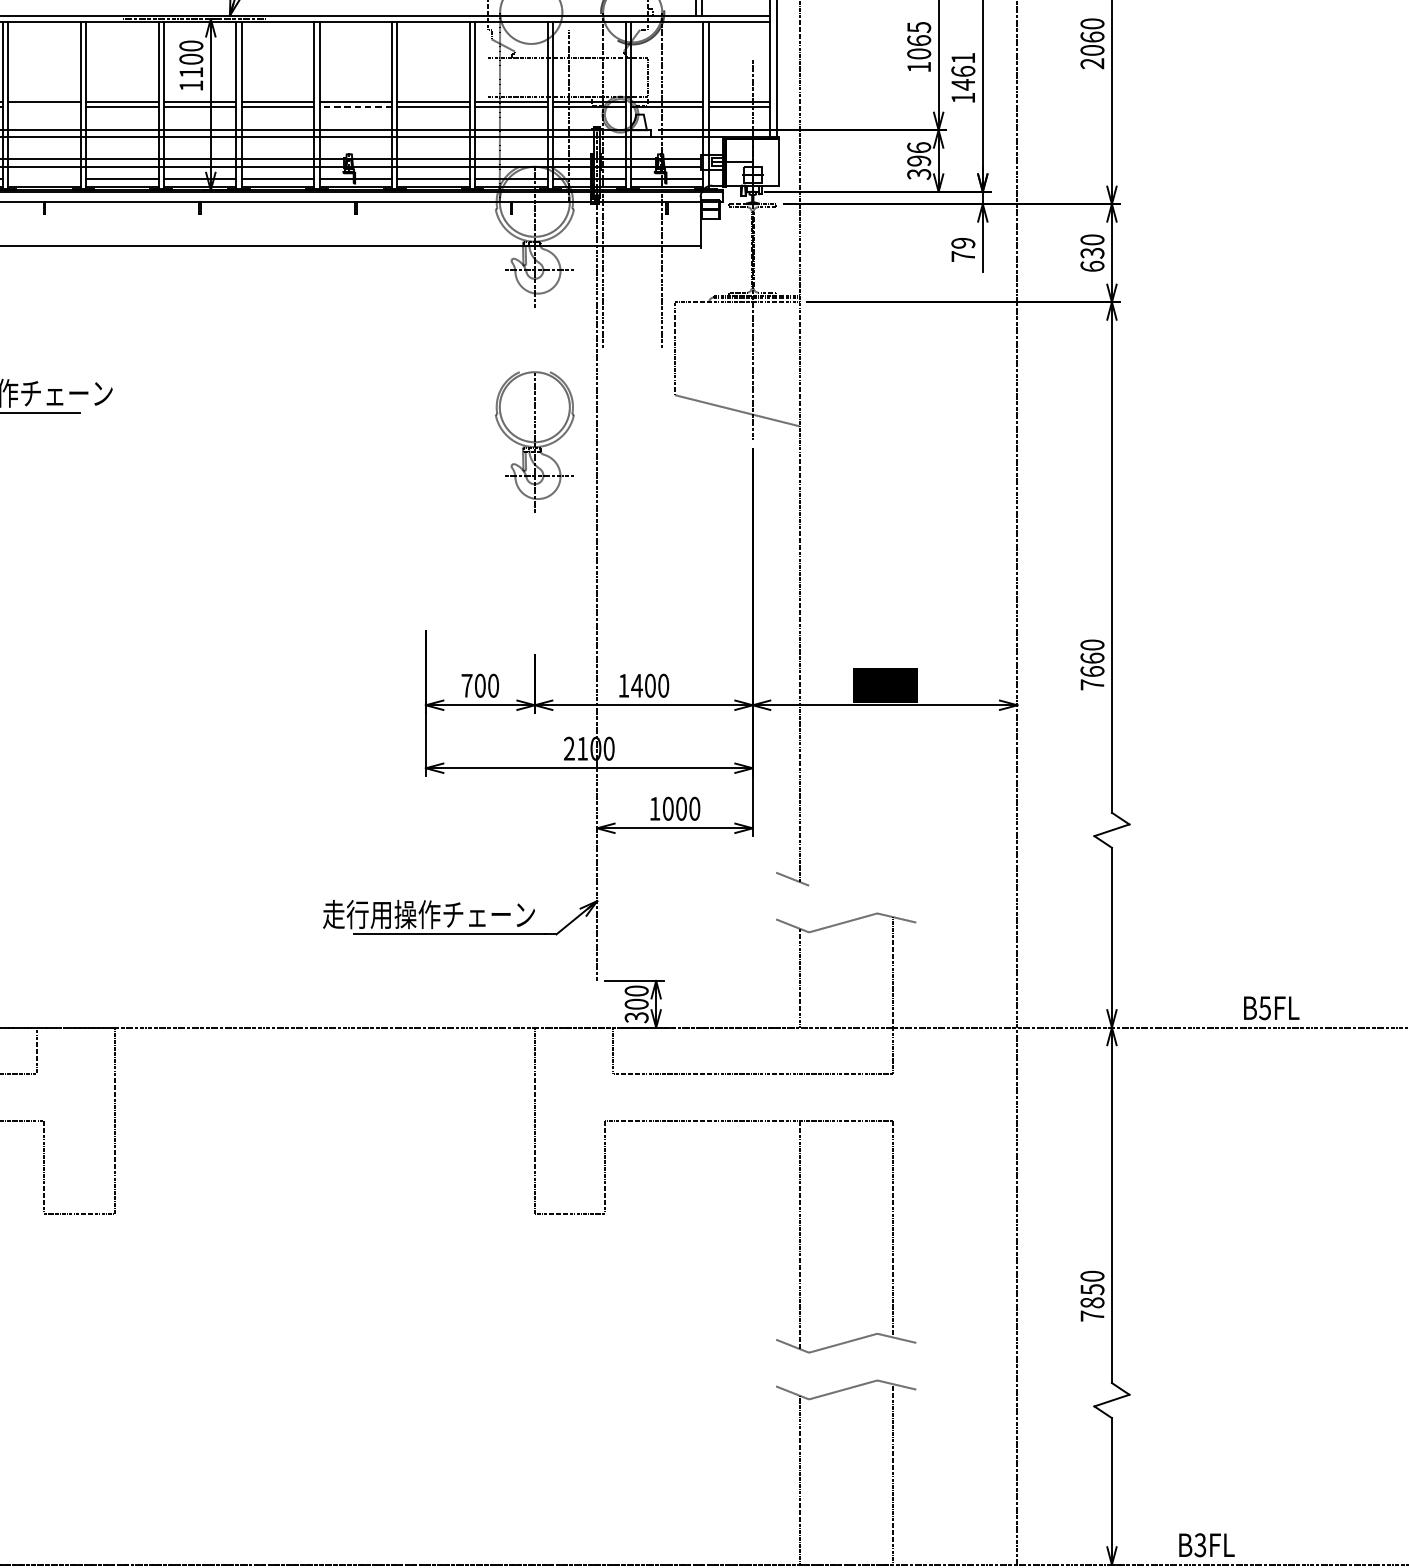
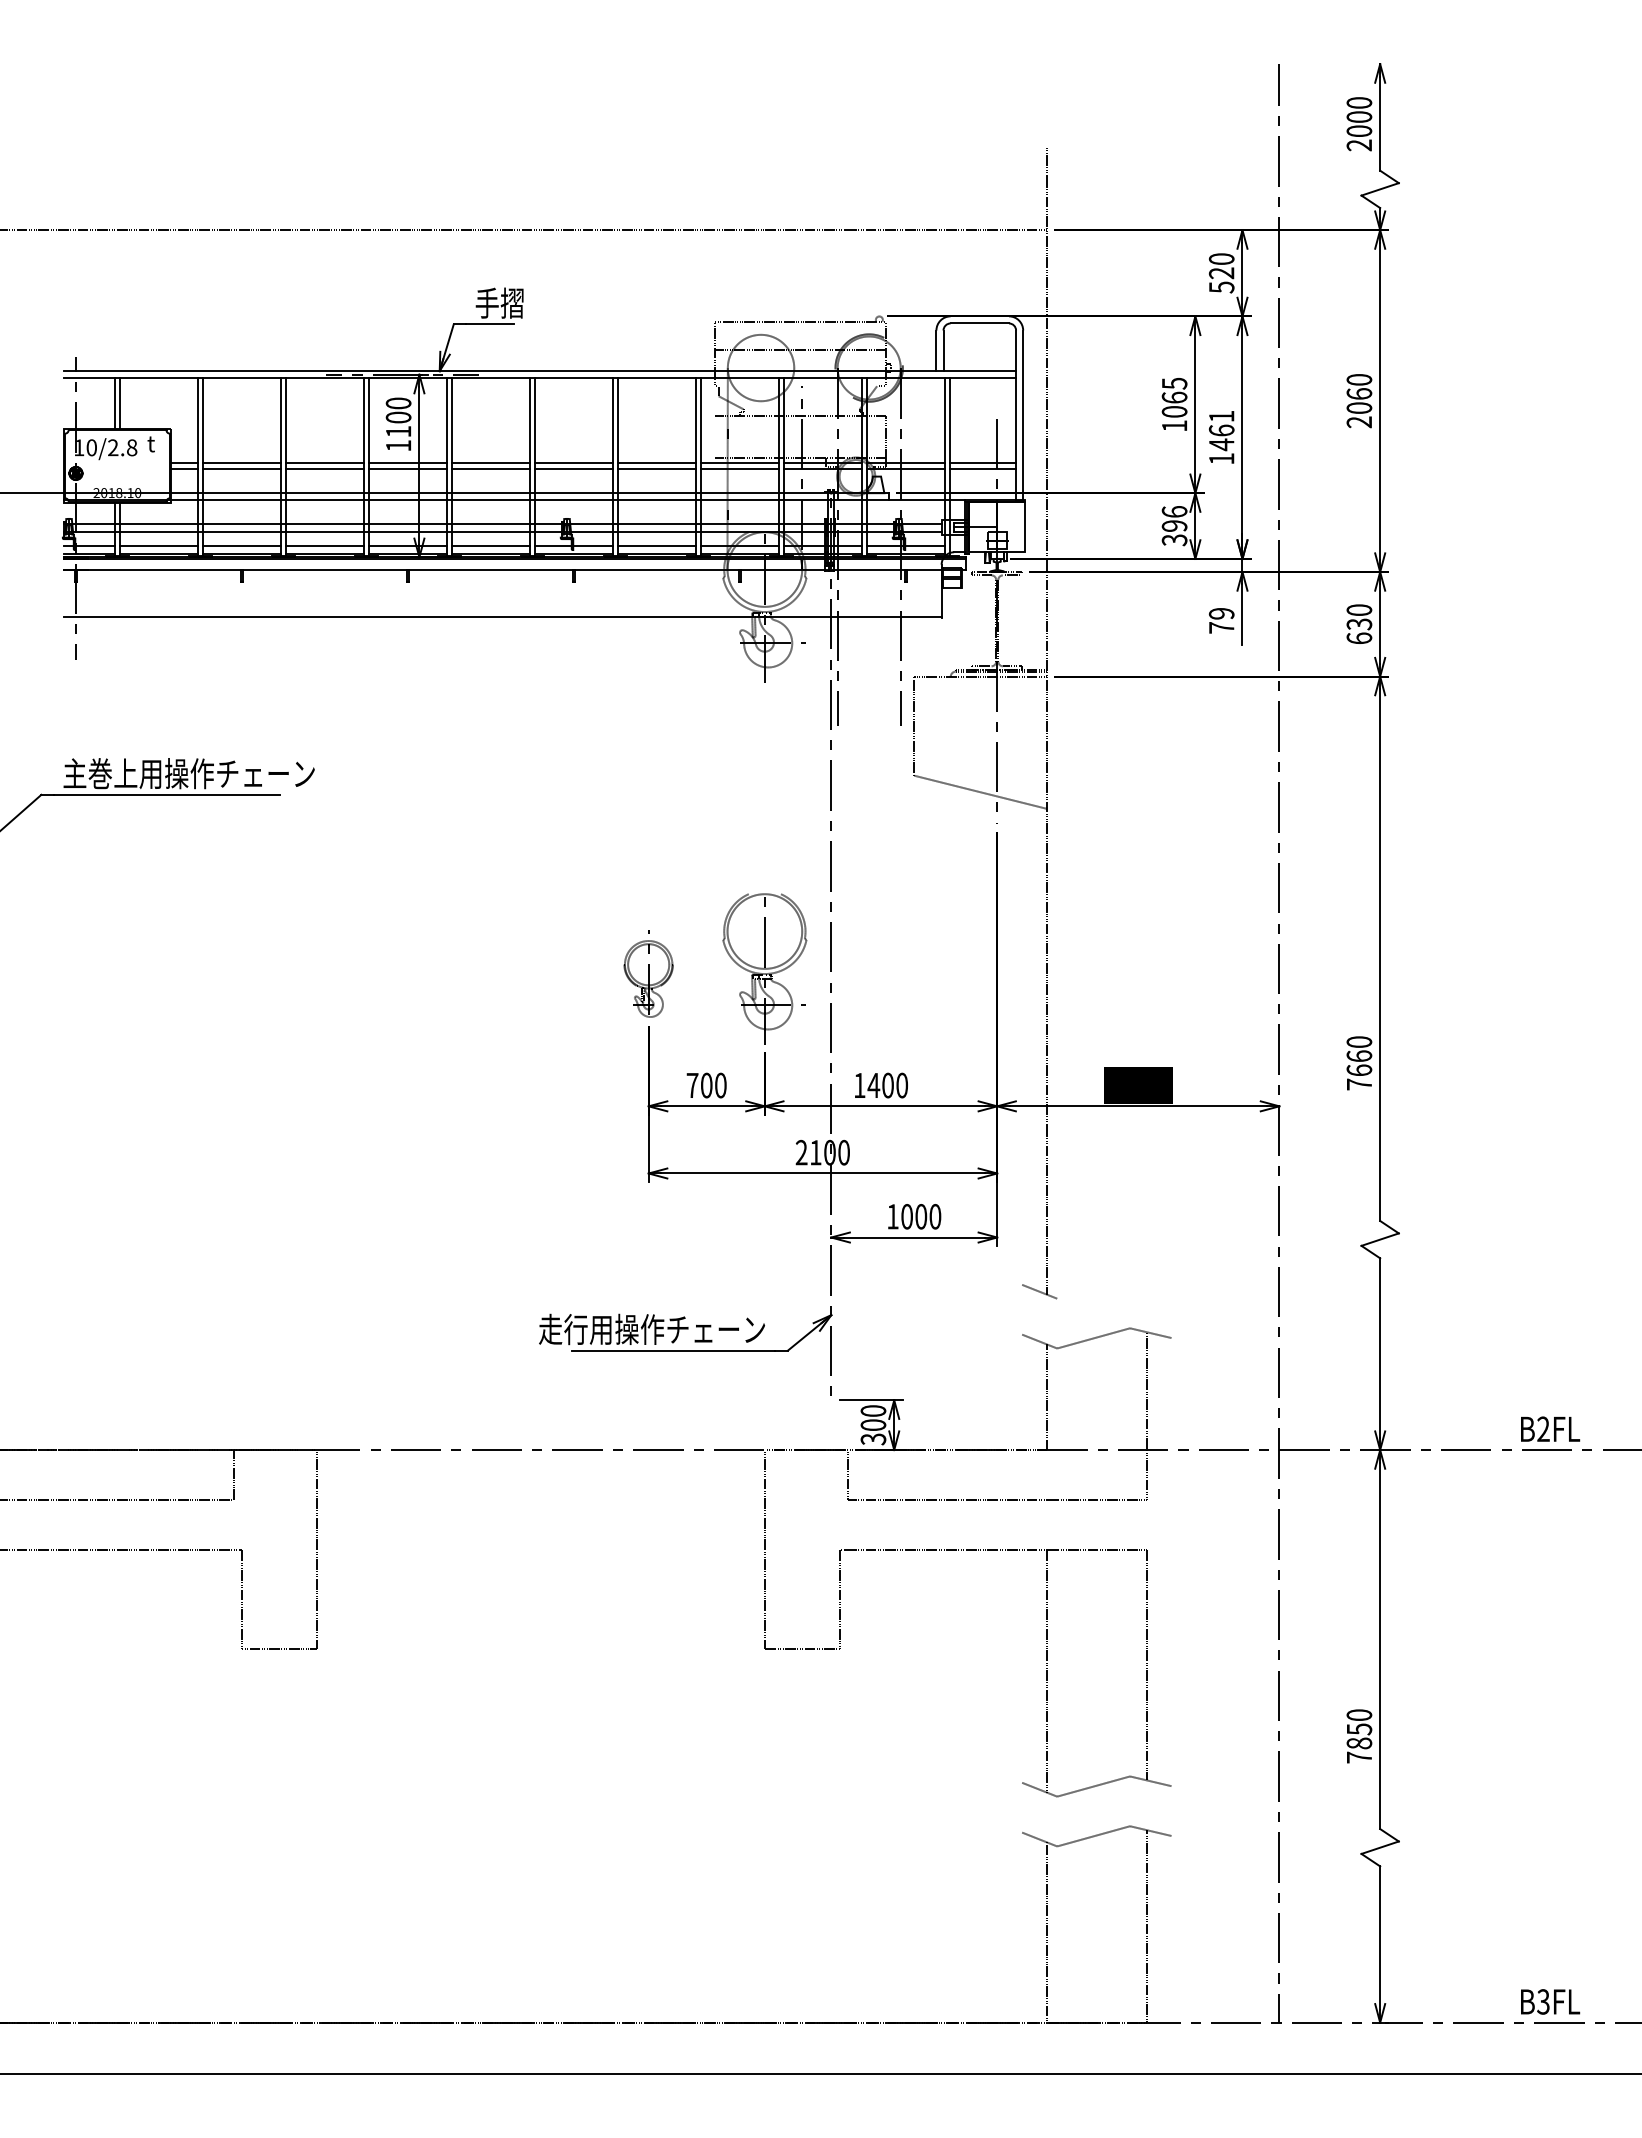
line: (43, 107) -> (241, 468), added
line: (355, 107) -> (573, 468), dashed -> solid
line: (43, 179) -> (241, 545), added
part: (534, 441) -> (764, 968), moved
part: (425, 580) -> (648, 973), added
text: (1265, 1008) -> (1543, 1429), B5FL -> B2FL
text: (1206, 1544) -> (1550, 2001), moved

